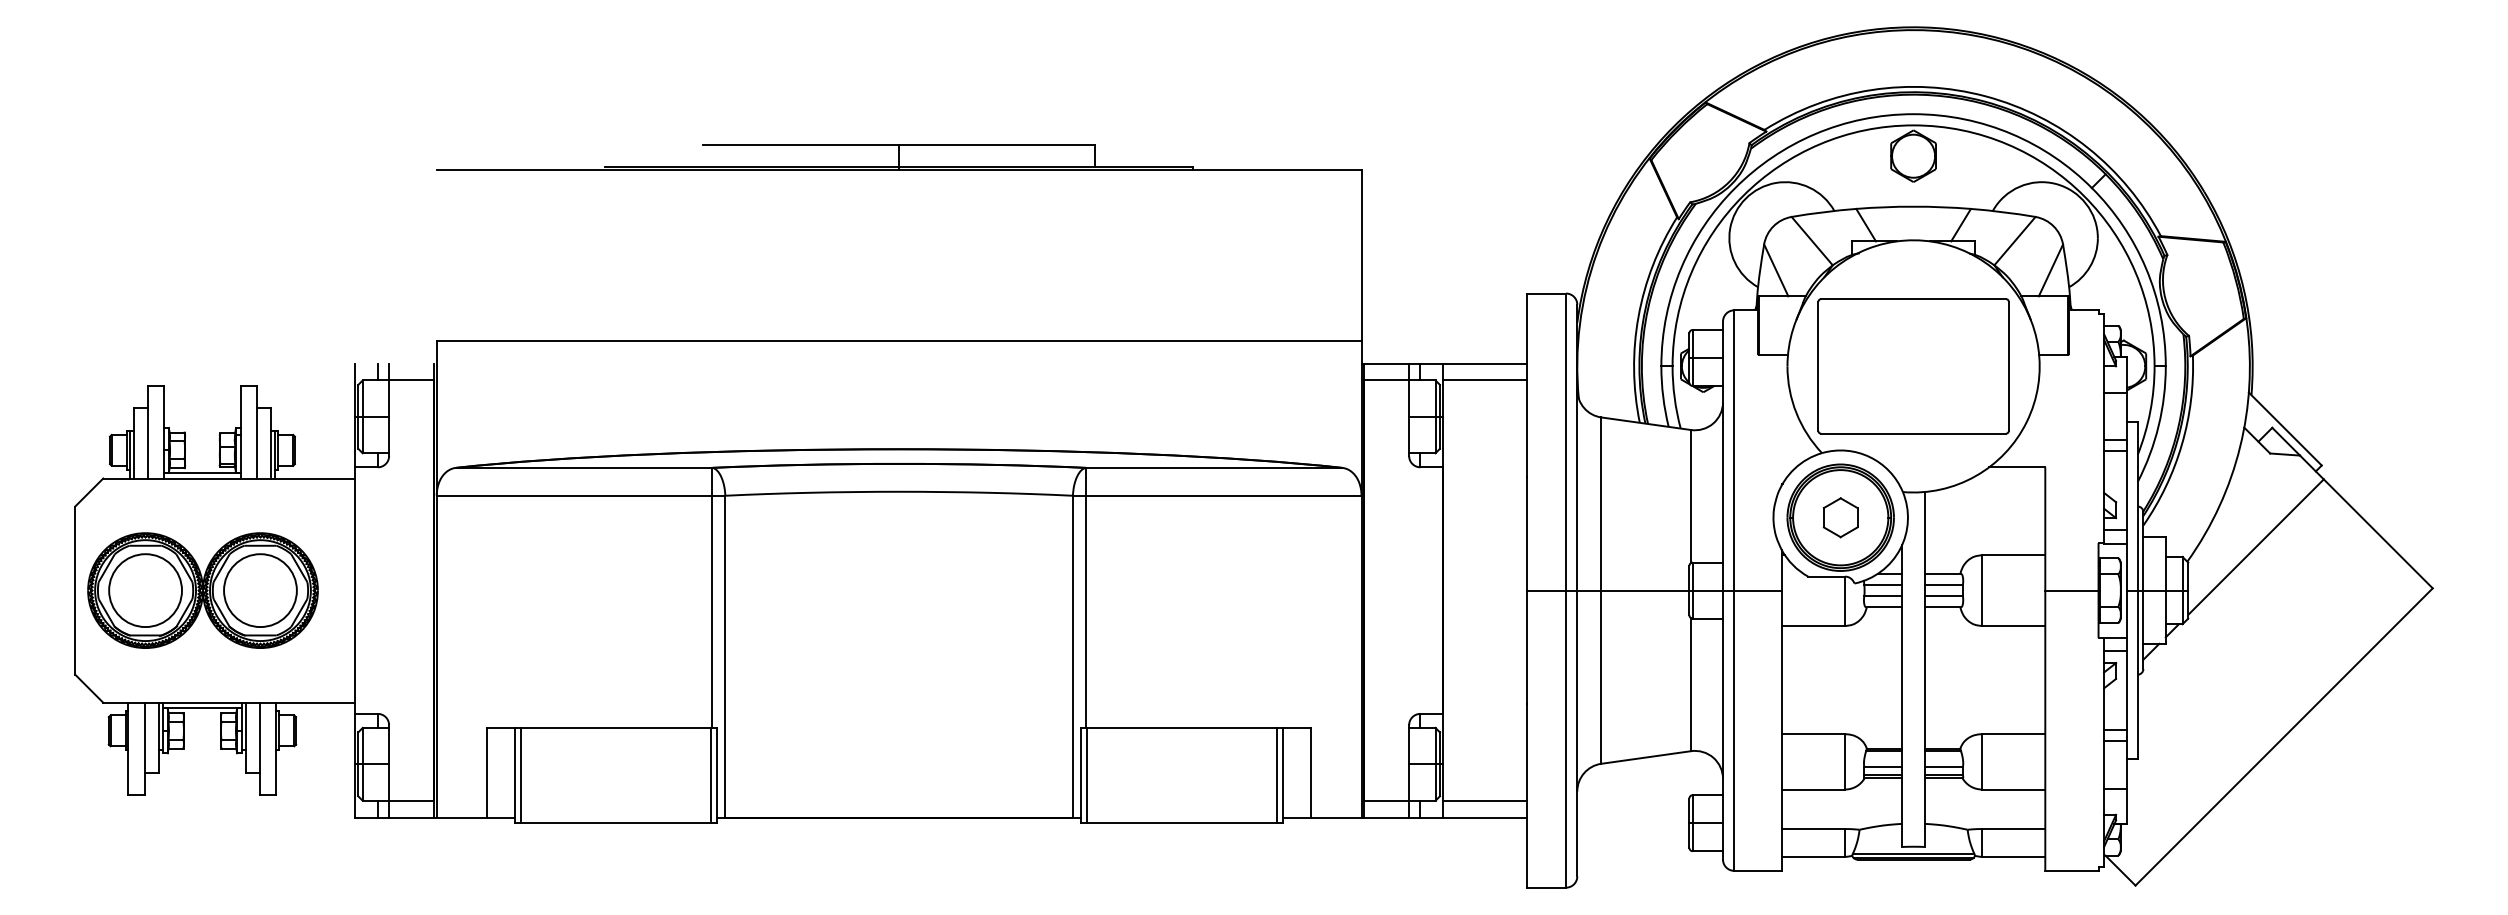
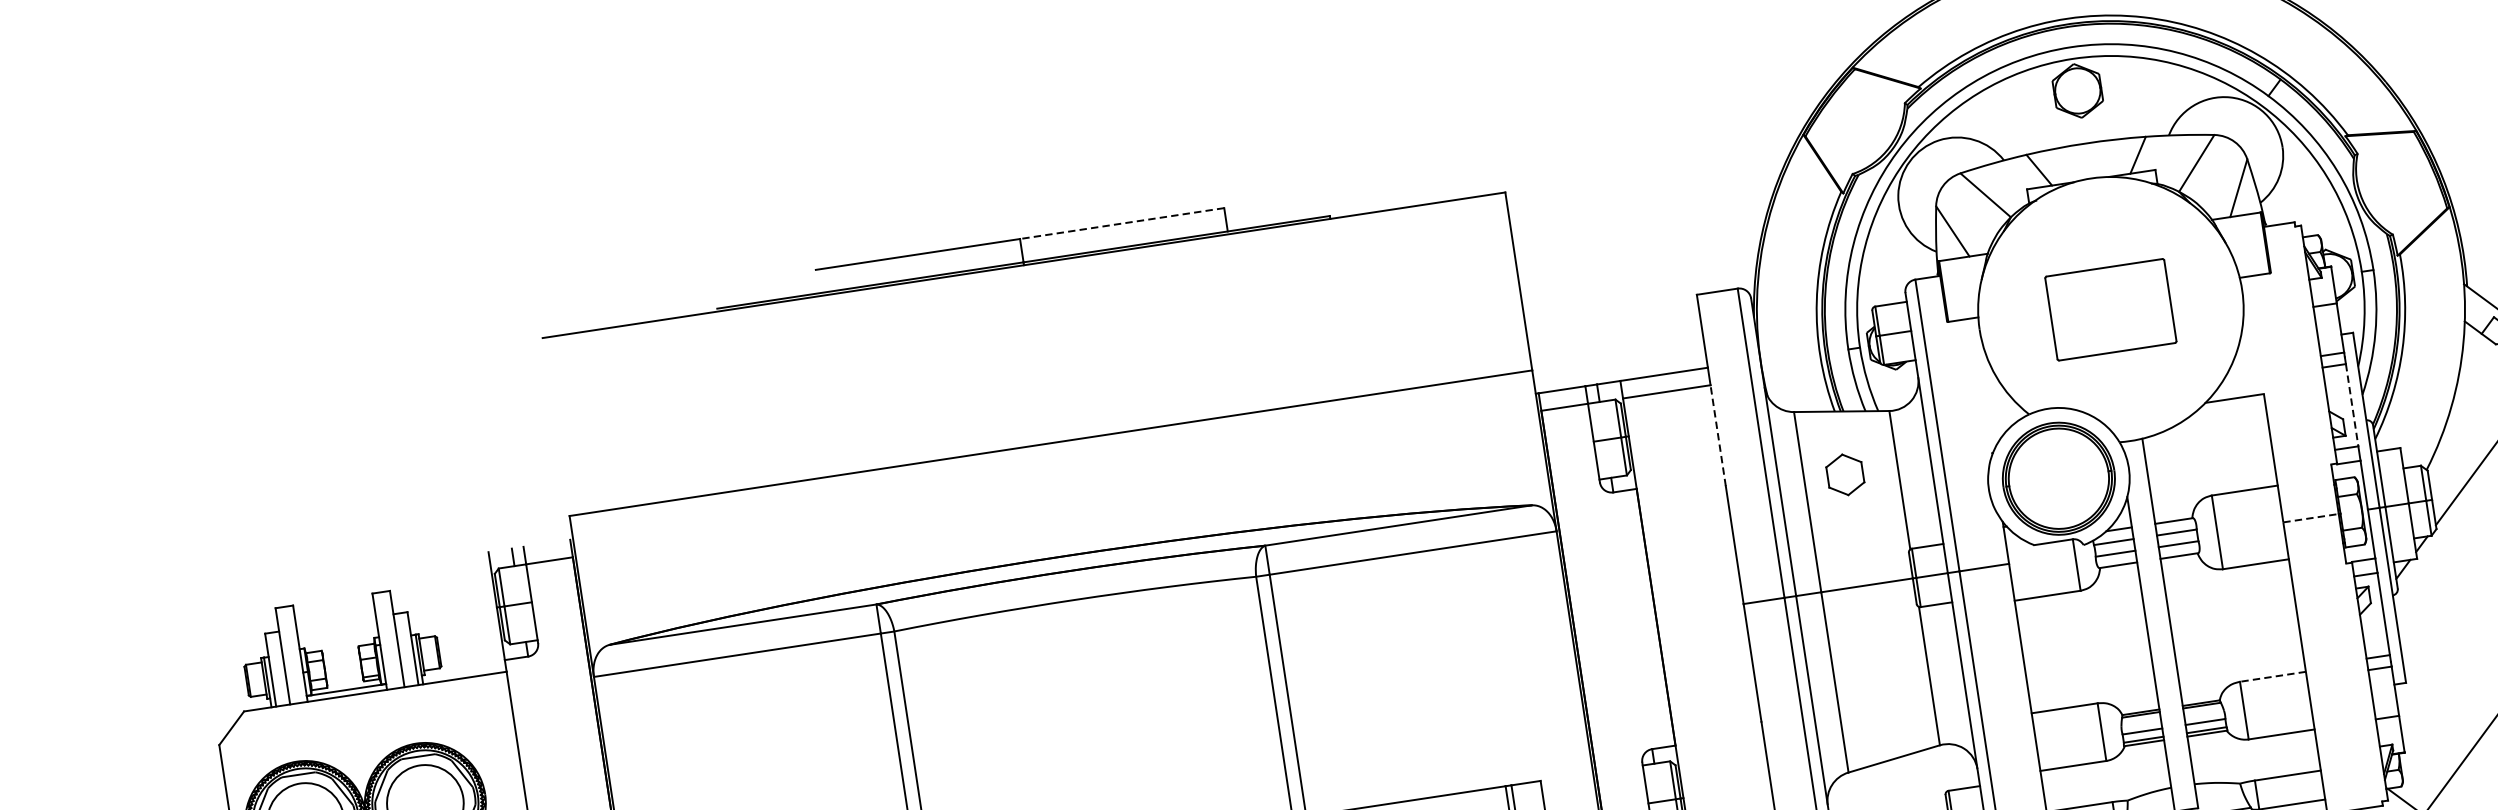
line: (996, 145) -> (1121, 224), solid -> dashed
part: (1913, 366) -> (2110, 309), size x0.6
line: (1526, 428) -> (1717, 435), solid -> dashed
line: (2126, 490) -> (2352, 405), solid -> dashed
part: (1840, 517) -> (1845, 474), moved
line: (2071, 590) -> (2310, 518), solid -> dashed
line: (2013, 734) -> (2272, 677), solid -> dashed

